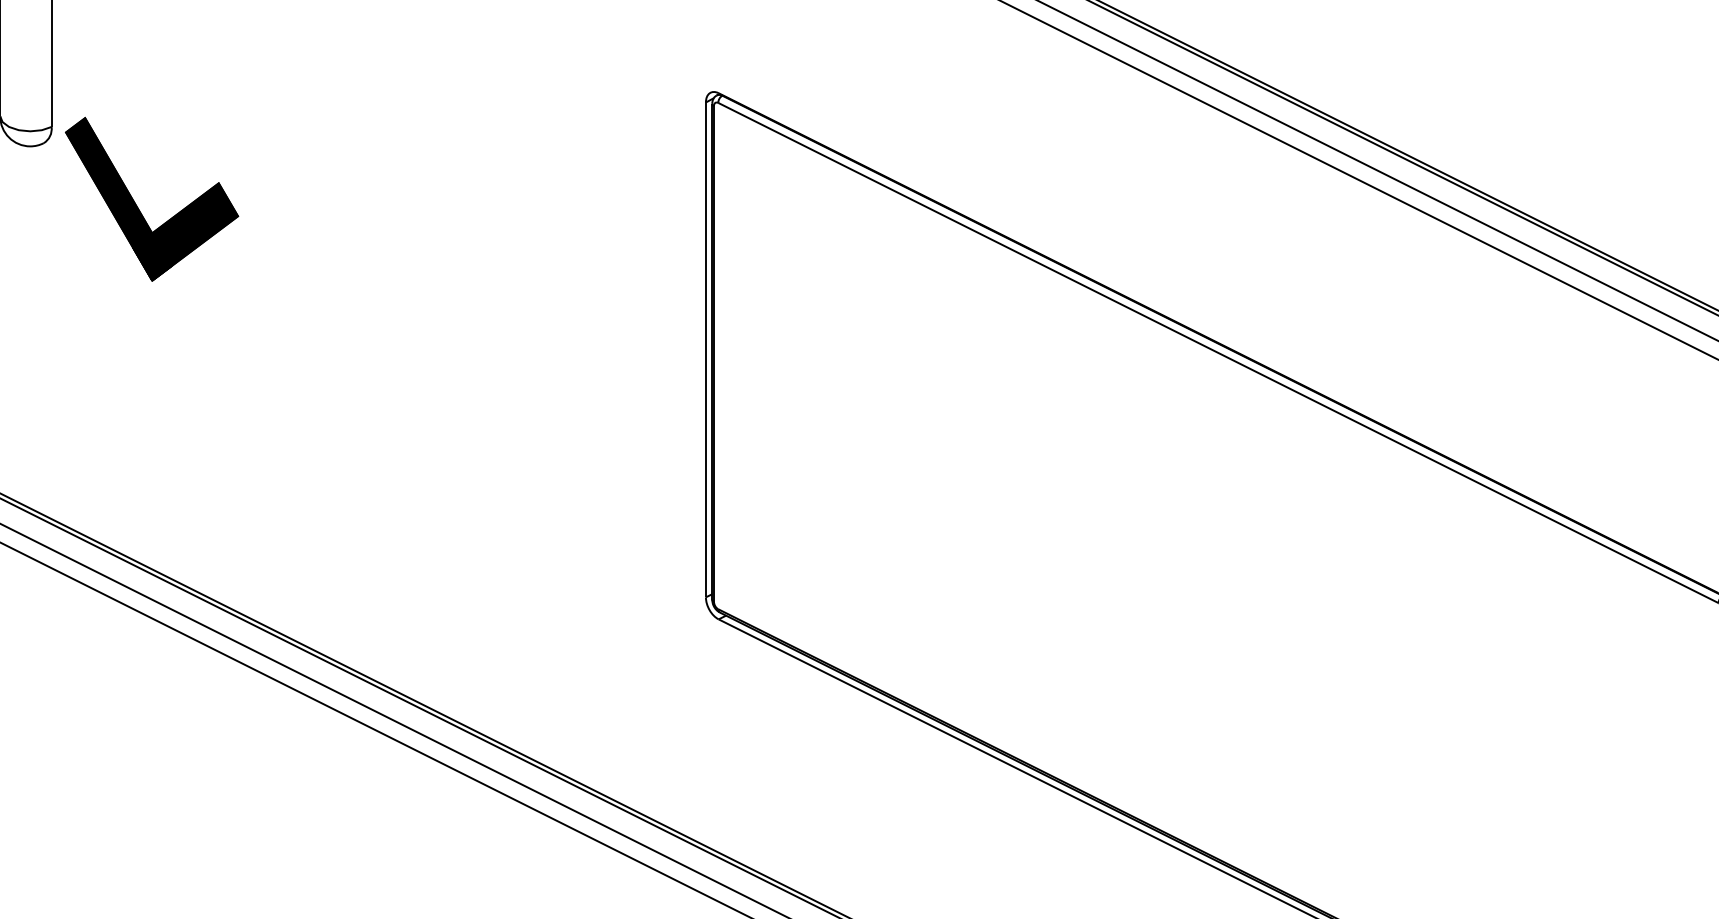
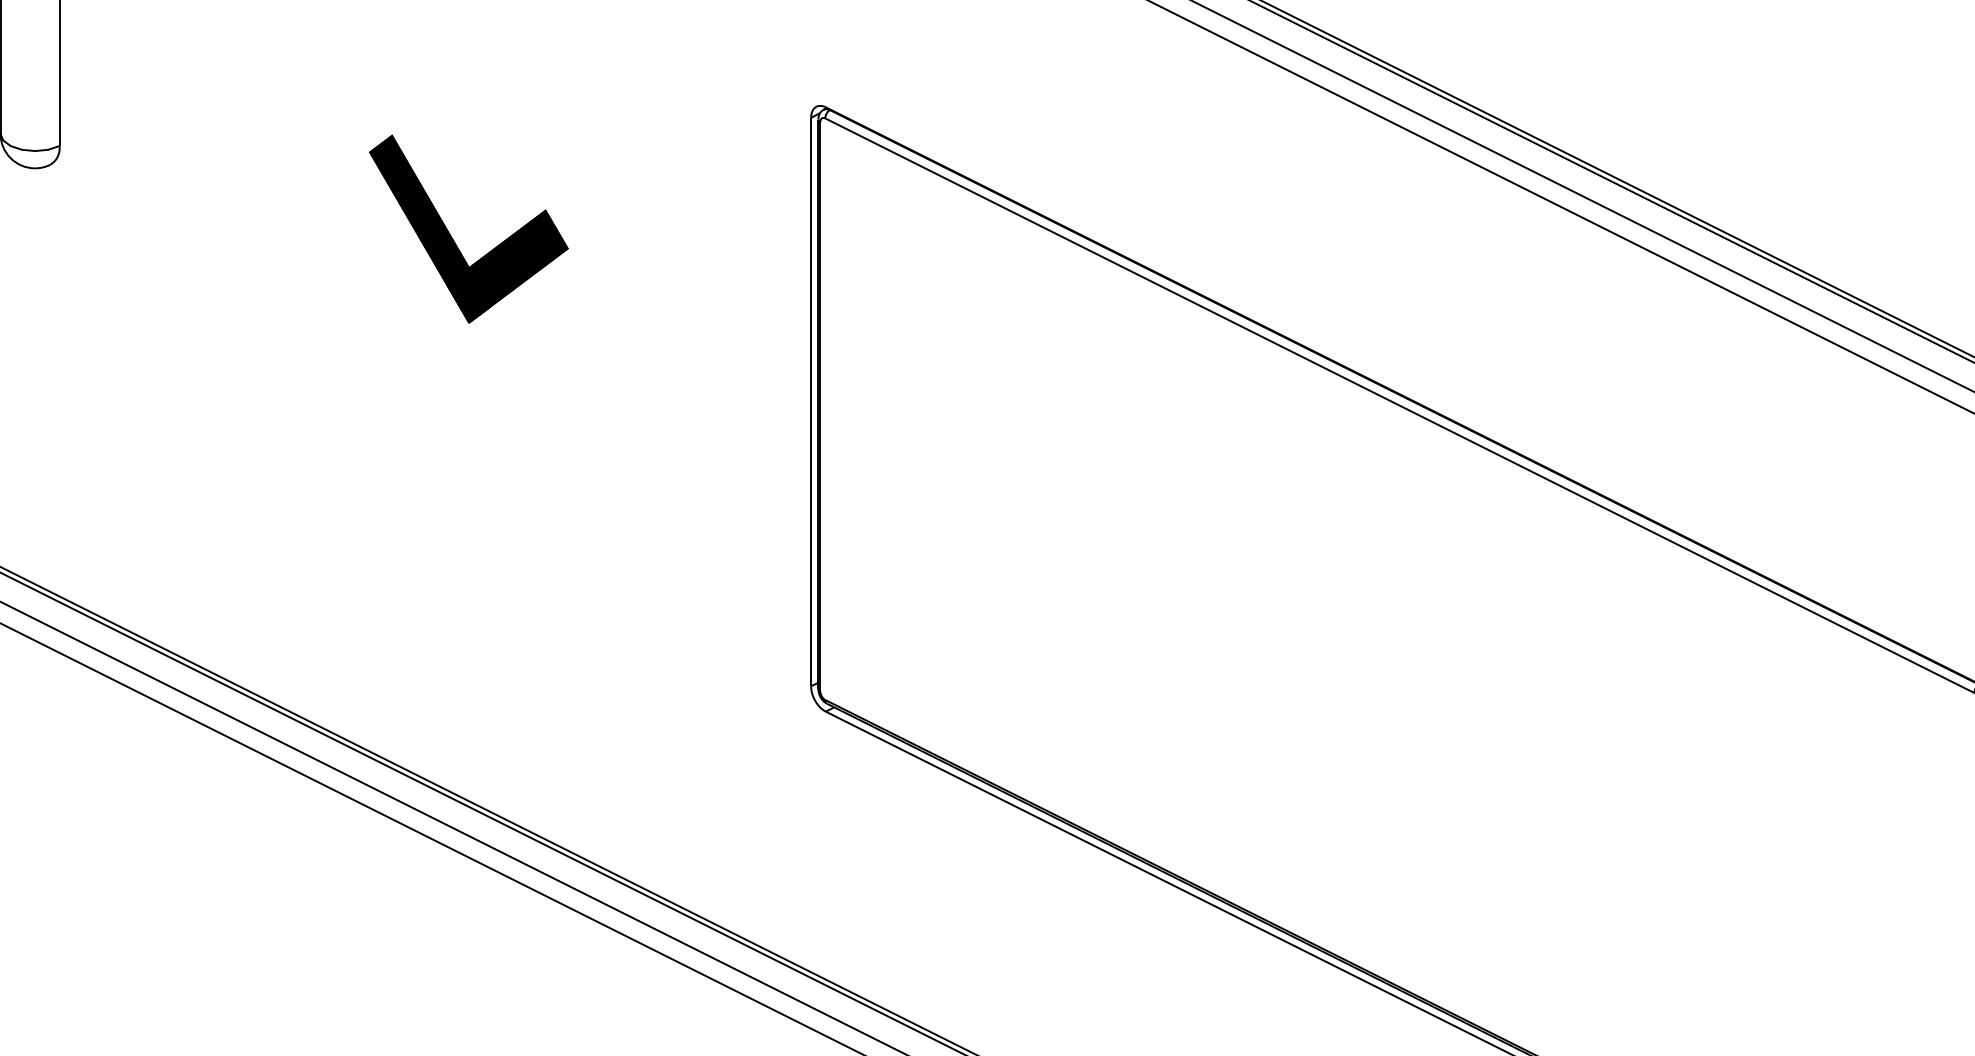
part: (137, 206) -> (452, 237), moved

